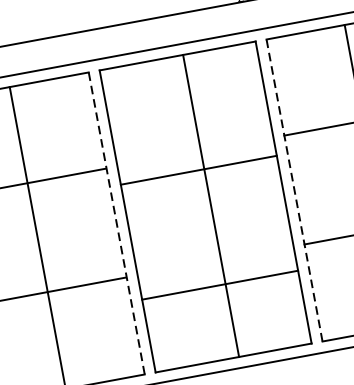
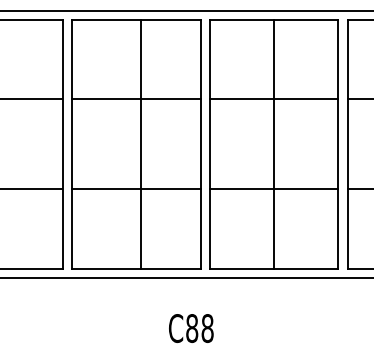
line: (197, 170) -> (135, 99), moved
line: (294, 190) -> (209, 144), dashed -> solid
line: (116, 223) -> (62, 144), dashed -> solid
line: (219, 285) -> (135, 189), moved

